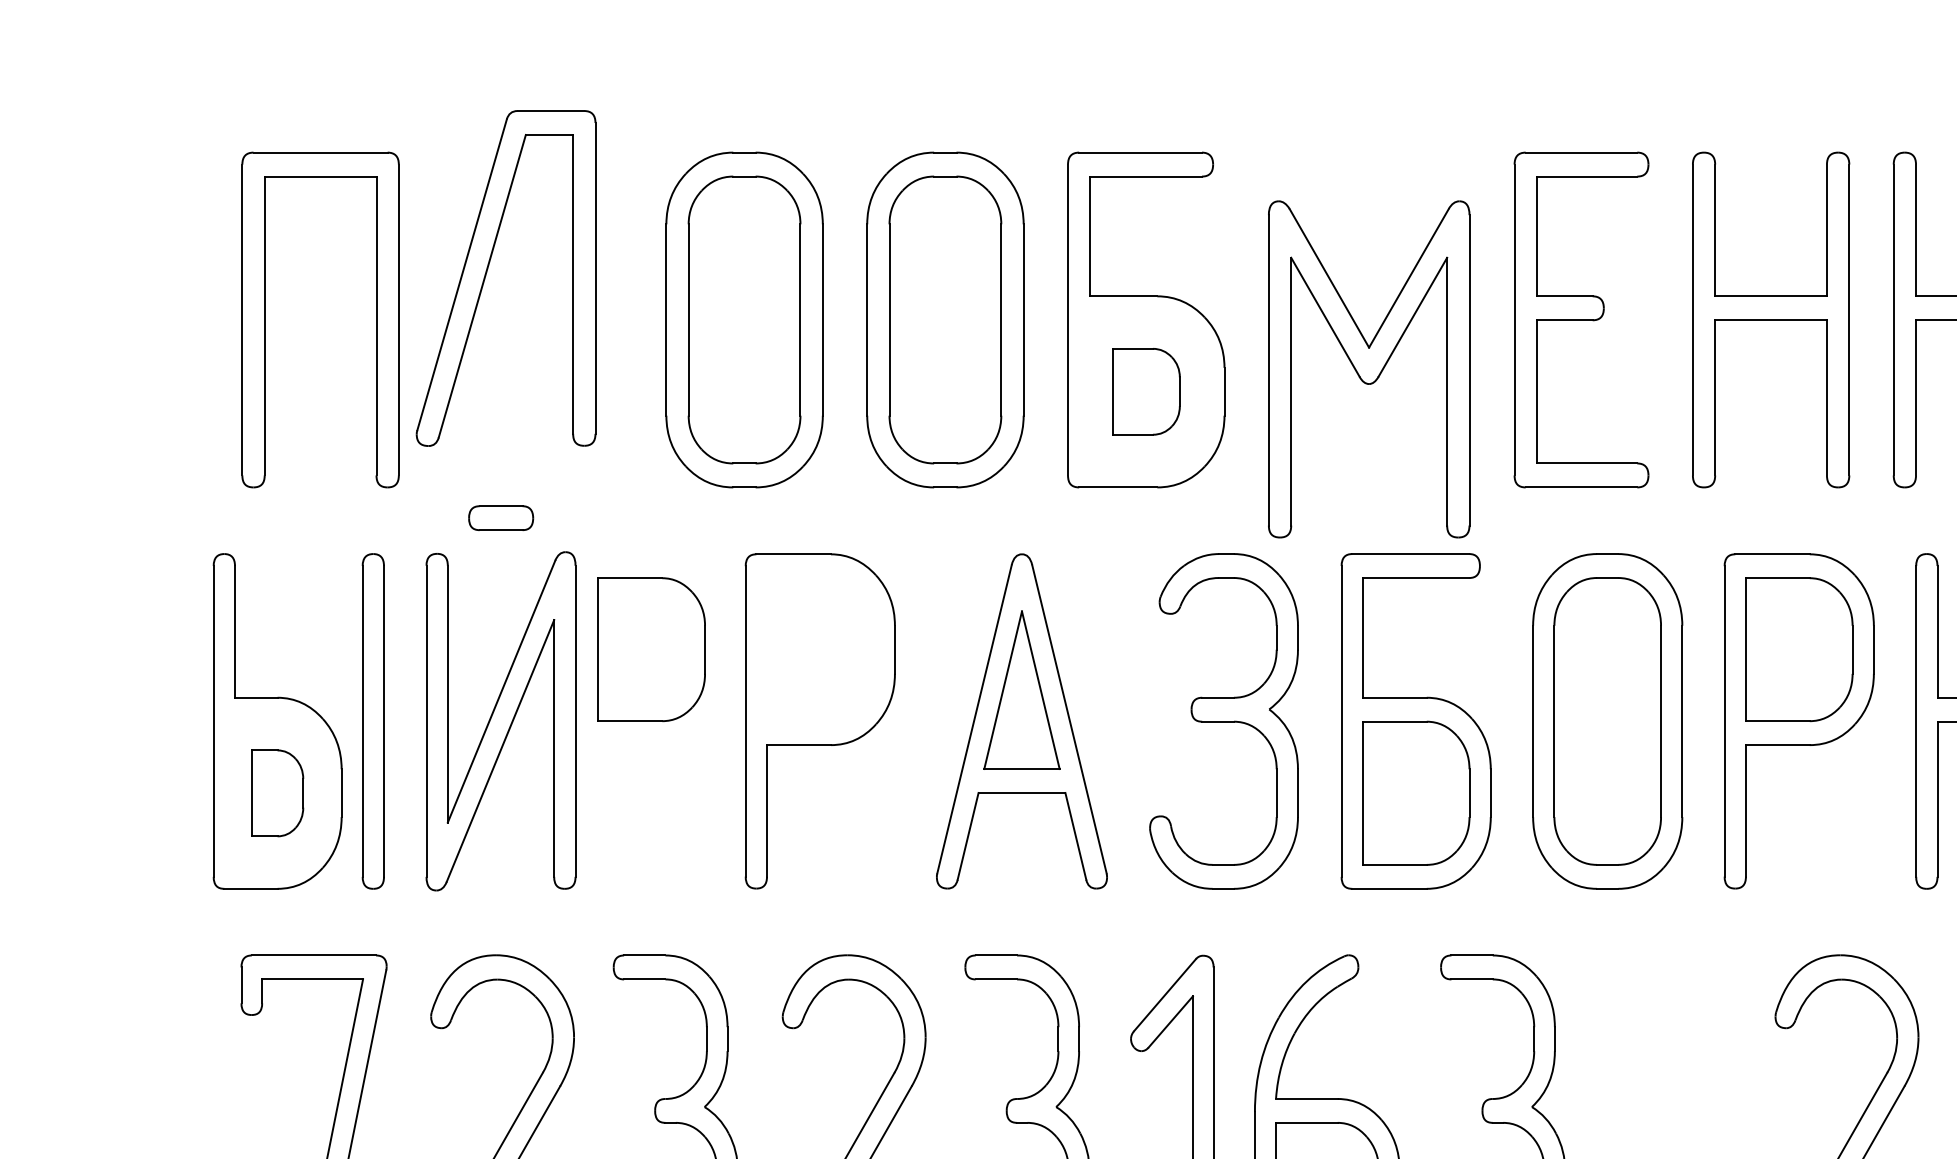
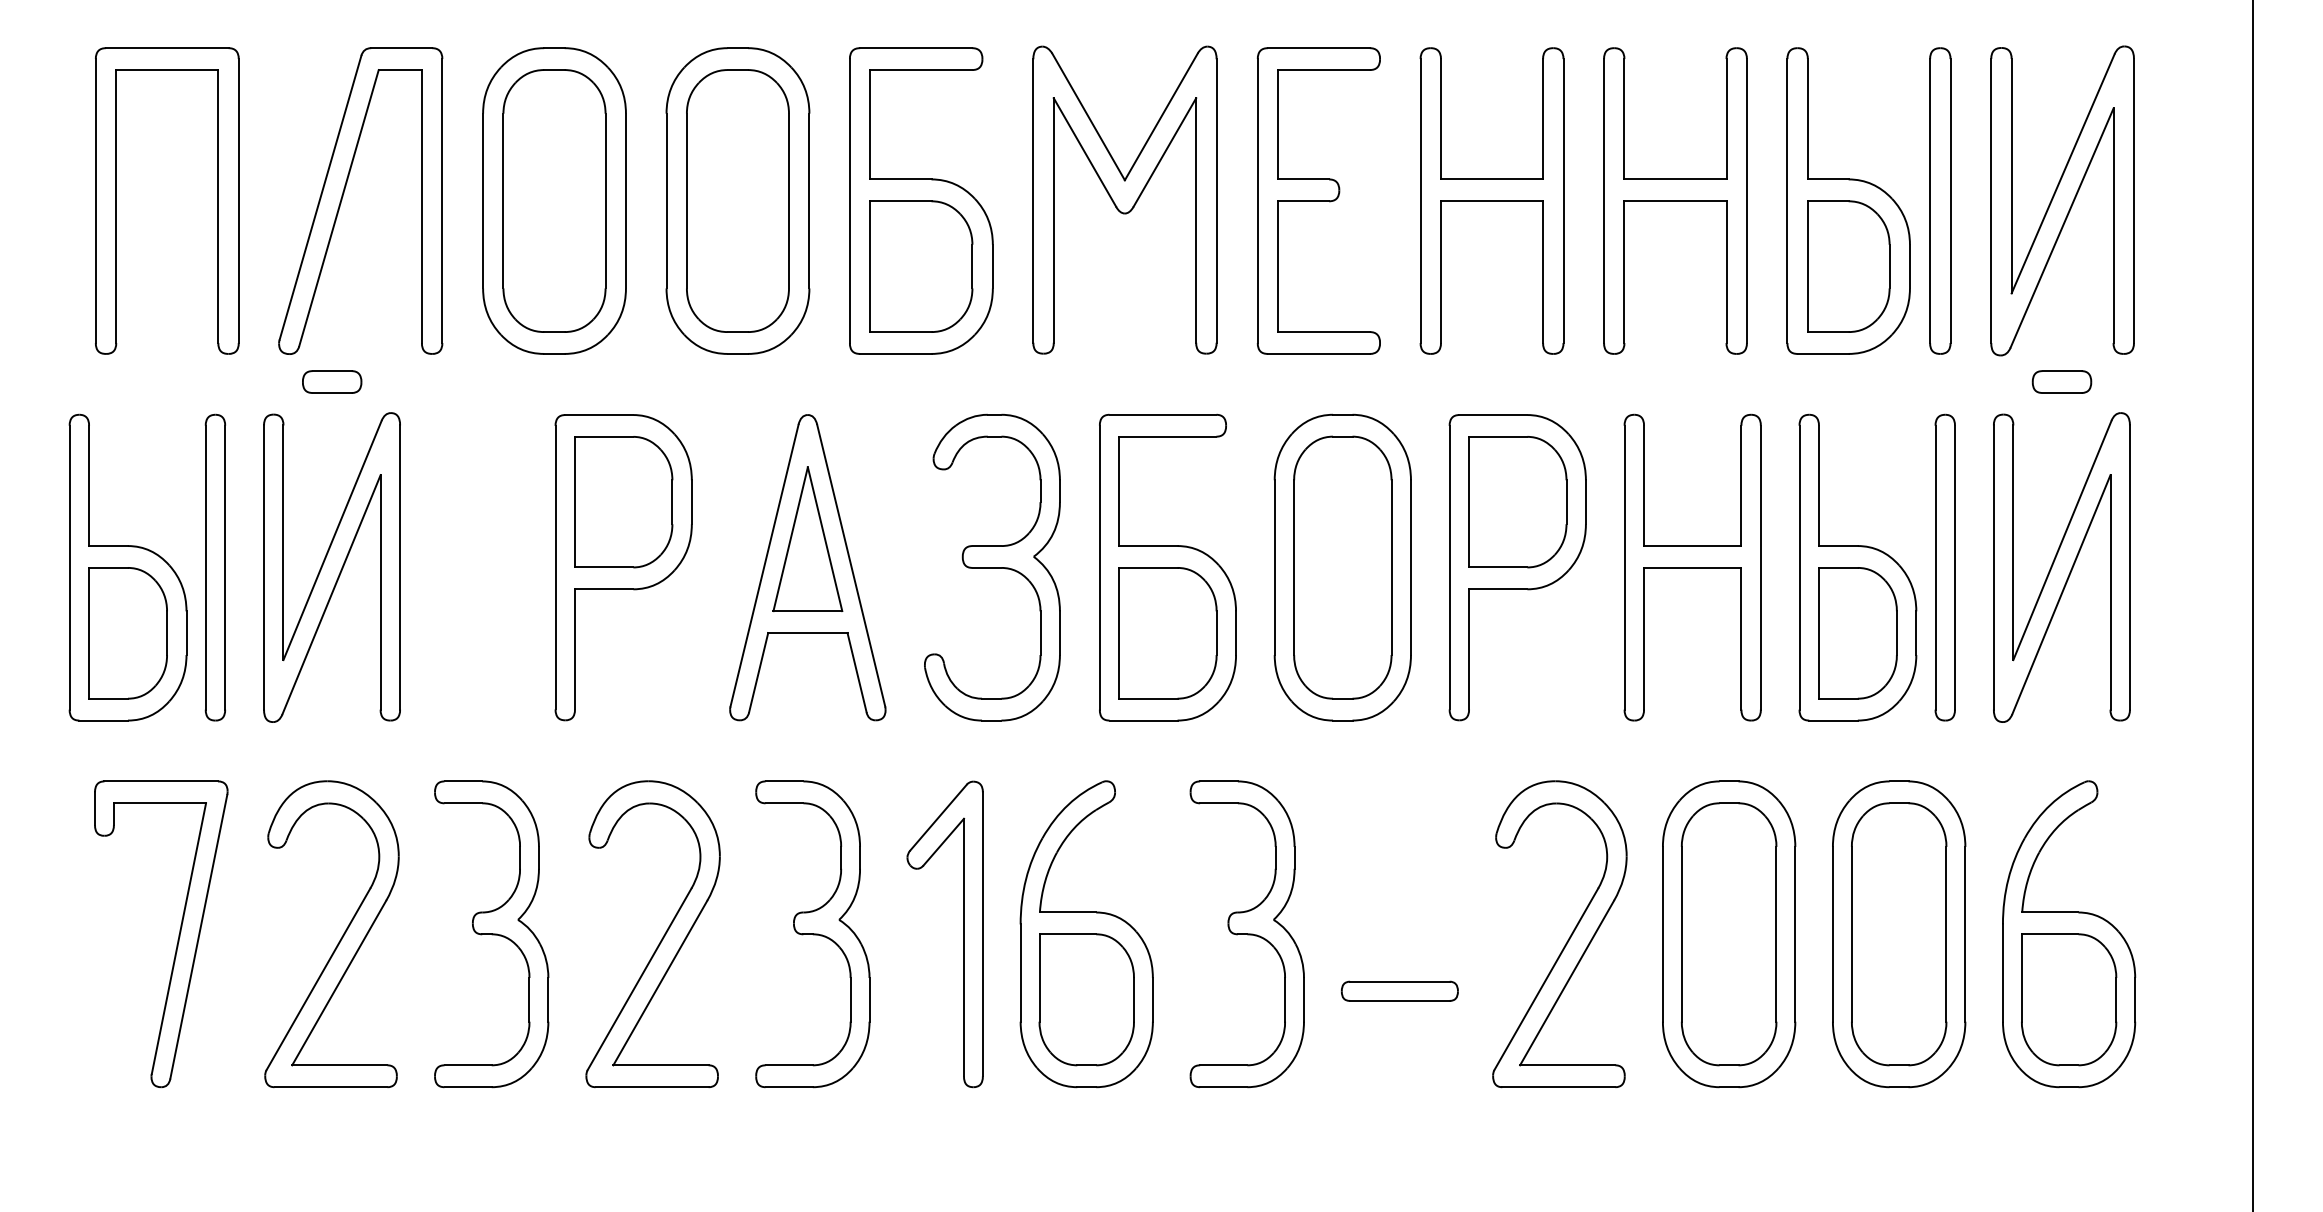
part: (488, 270) -> (344, 193), moved
part: (1368, 368) -> (1124, 199), moved
part: (1146, 391) -> (921, 266), size x1.67
part: (651, 650) -> (623, 502), moved
part: (277, 793) -> (127, 633), size x1.67

